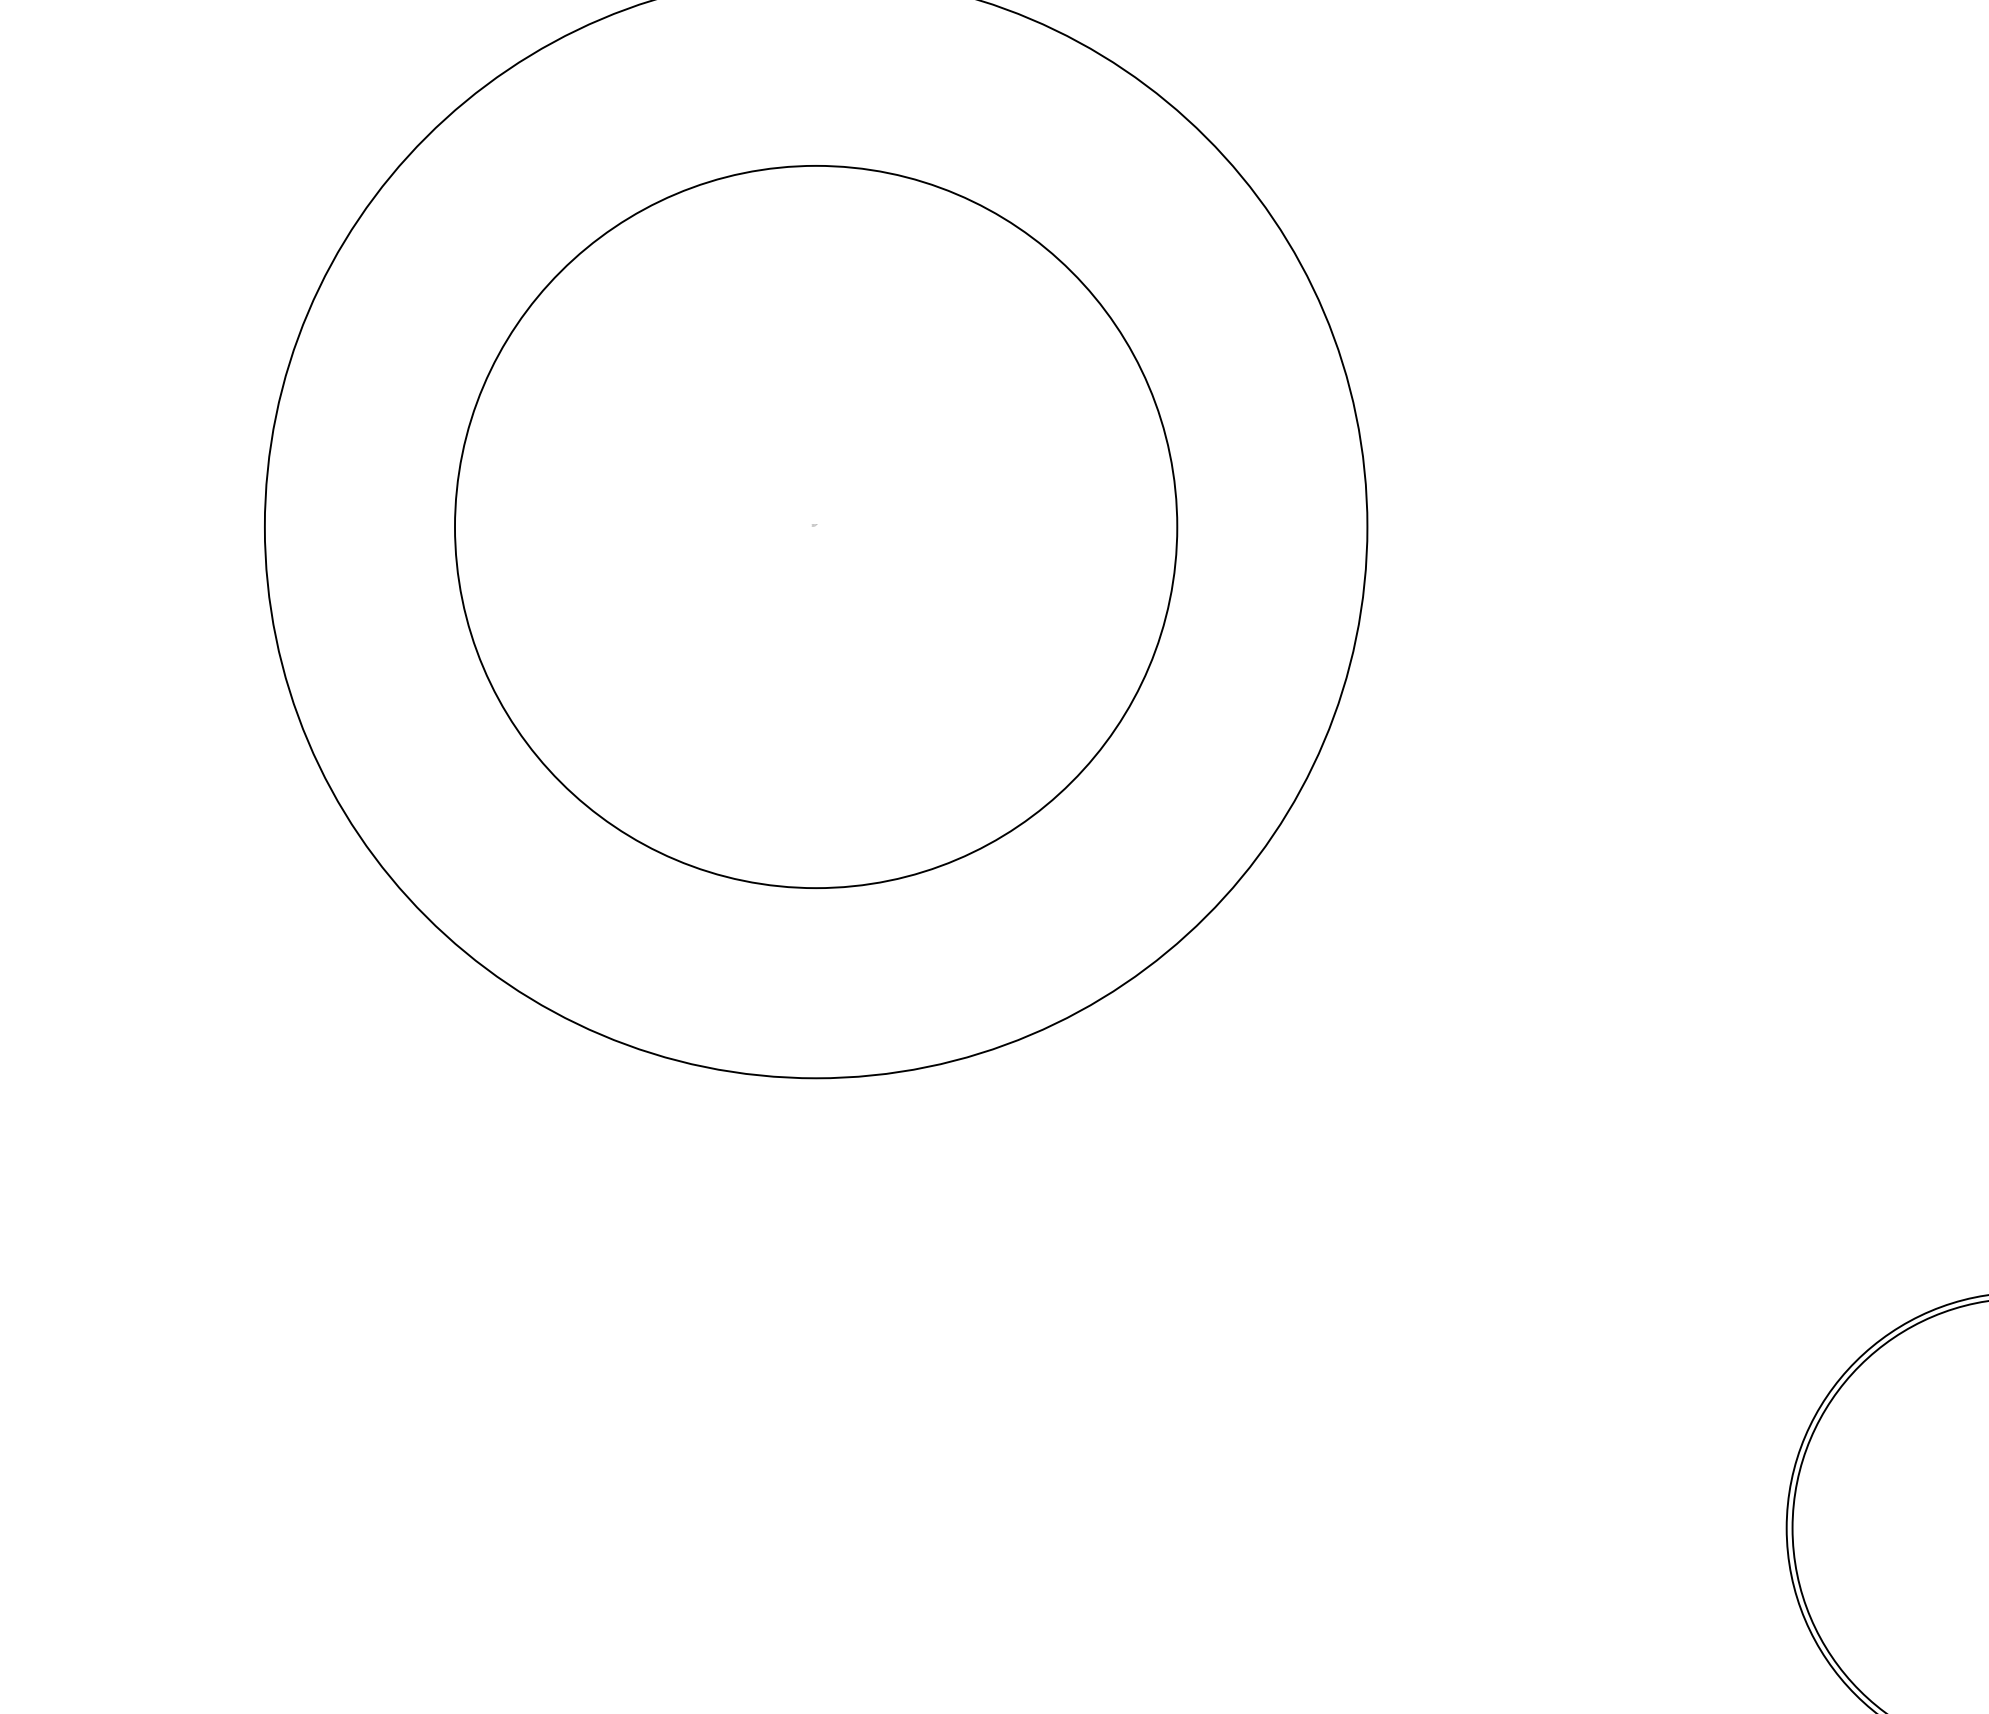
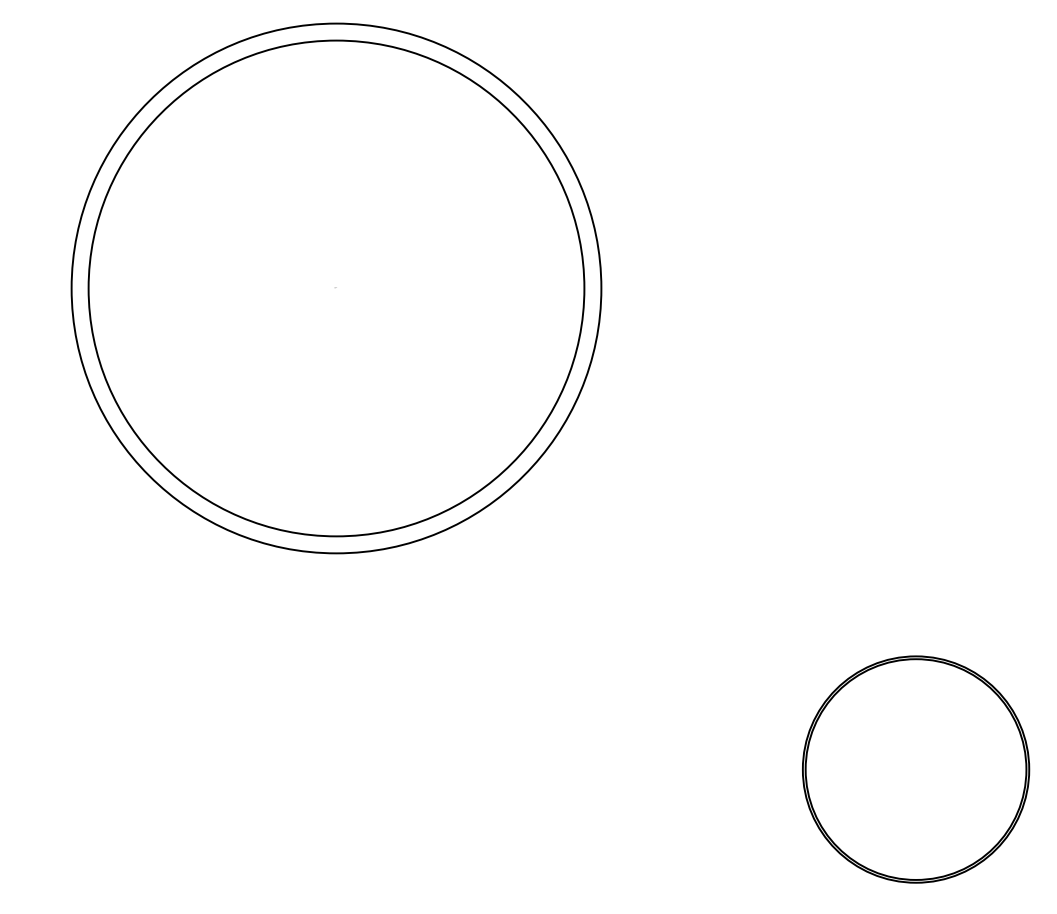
circle: (816, 527) -> (336, 288), size x1.43

